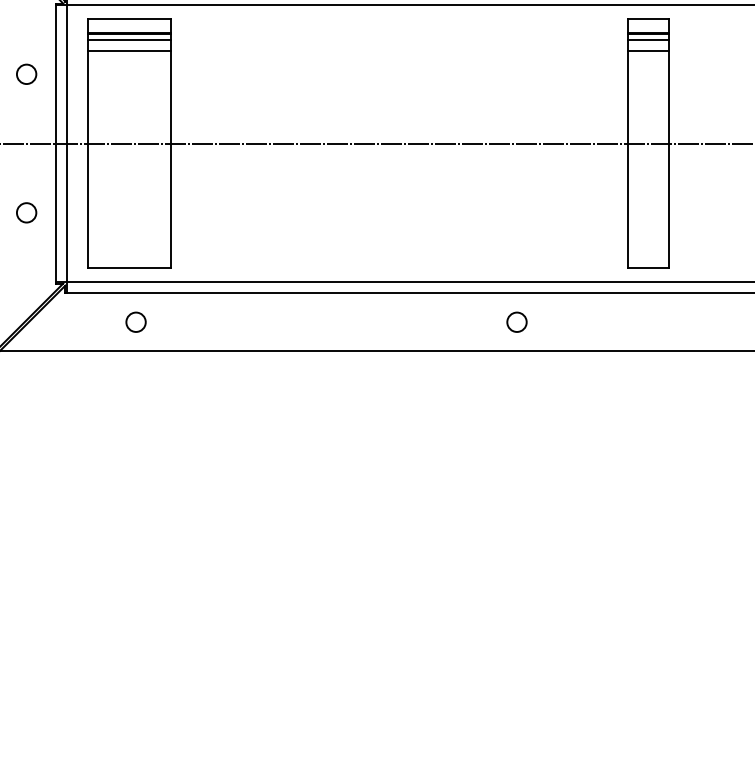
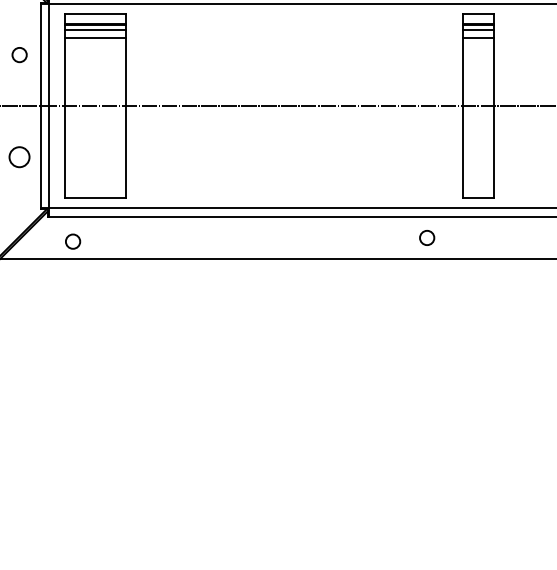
circle: (26, 212) -> (19, 156), size x1.4
circle: (135, 321) -> (72, 241), moved
circle: (516, 321) -> (426, 237), moved

